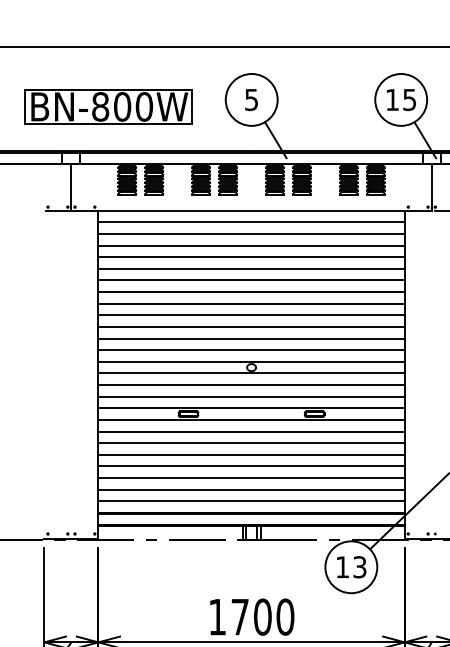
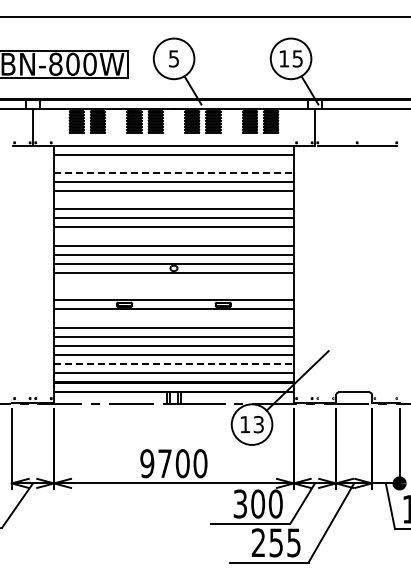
line: (250, 233) -> (173, 163), removed
line: (250, 245) -> (173, 172), solid -> dashed
line: (250, 280) -> (173, 200), removed
line: (250, 326) -> (173, 236), removed
line: (250, 385) -> (173, 282), removed
line: (250, 397) -> (173, 291), removed
line: (250, 431) -> (173, 318), removed
line: (250, 489) -> (173, 363), solid -> dashed
text: (217, 616) -> (147, 463), 1700 -> 9700

